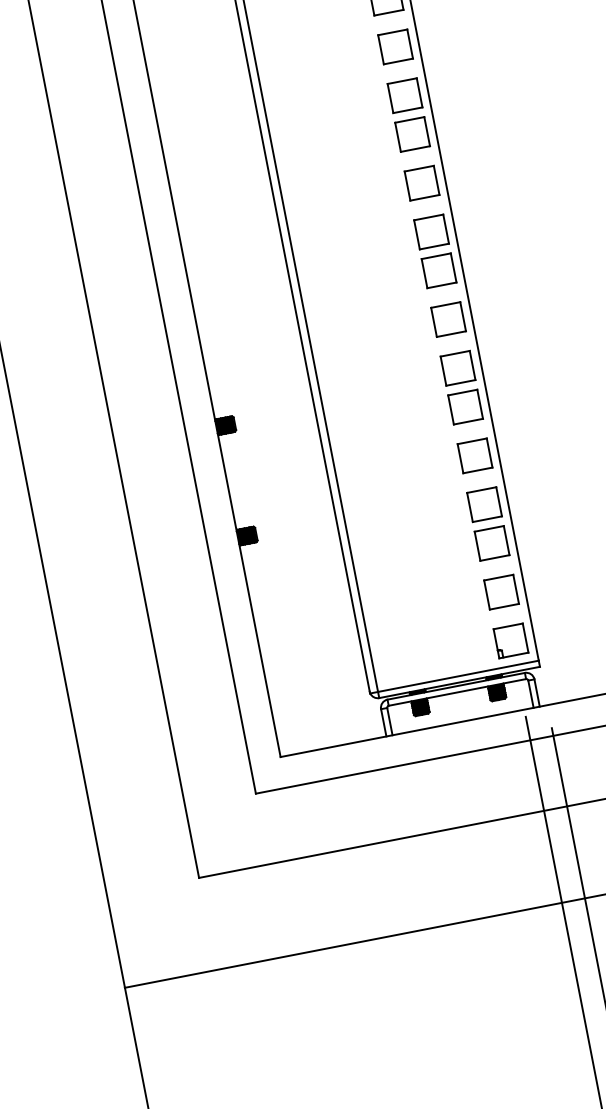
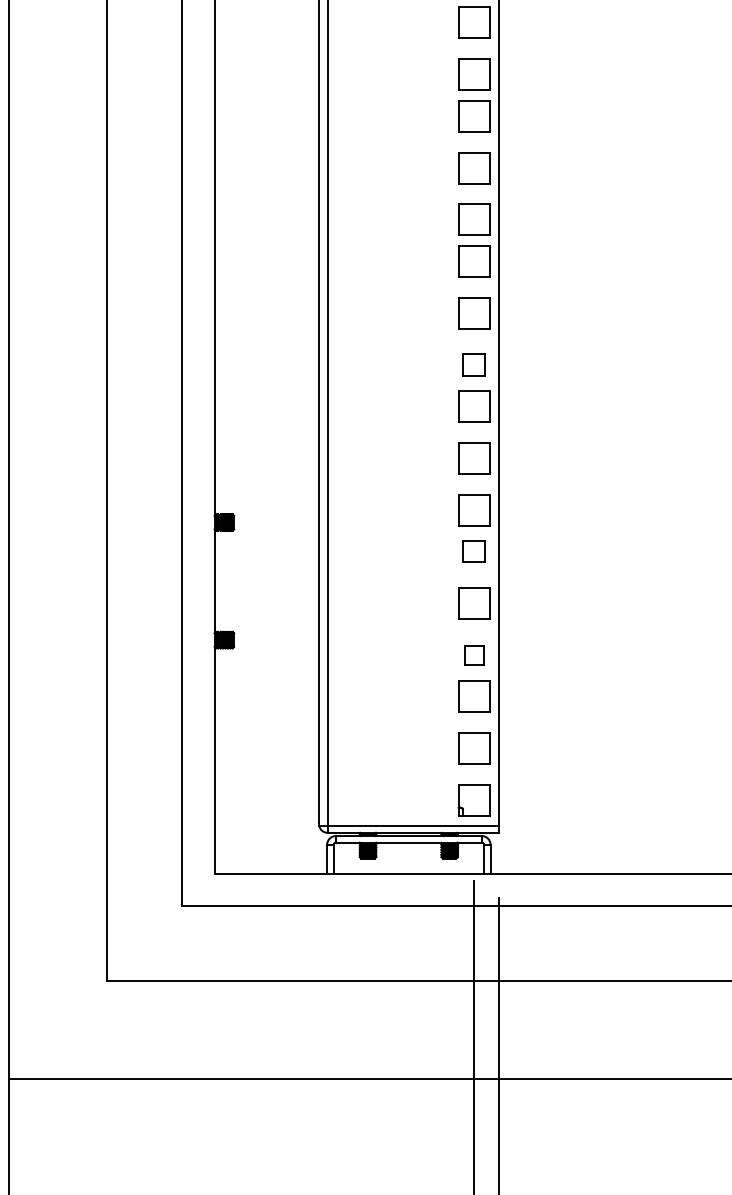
part: (431, 232) -> (474, 365), size x0.7
part: (465, 407) -> (474, 551), size x0.7
part: (484, 504) -> (474, 655), size x0.6

